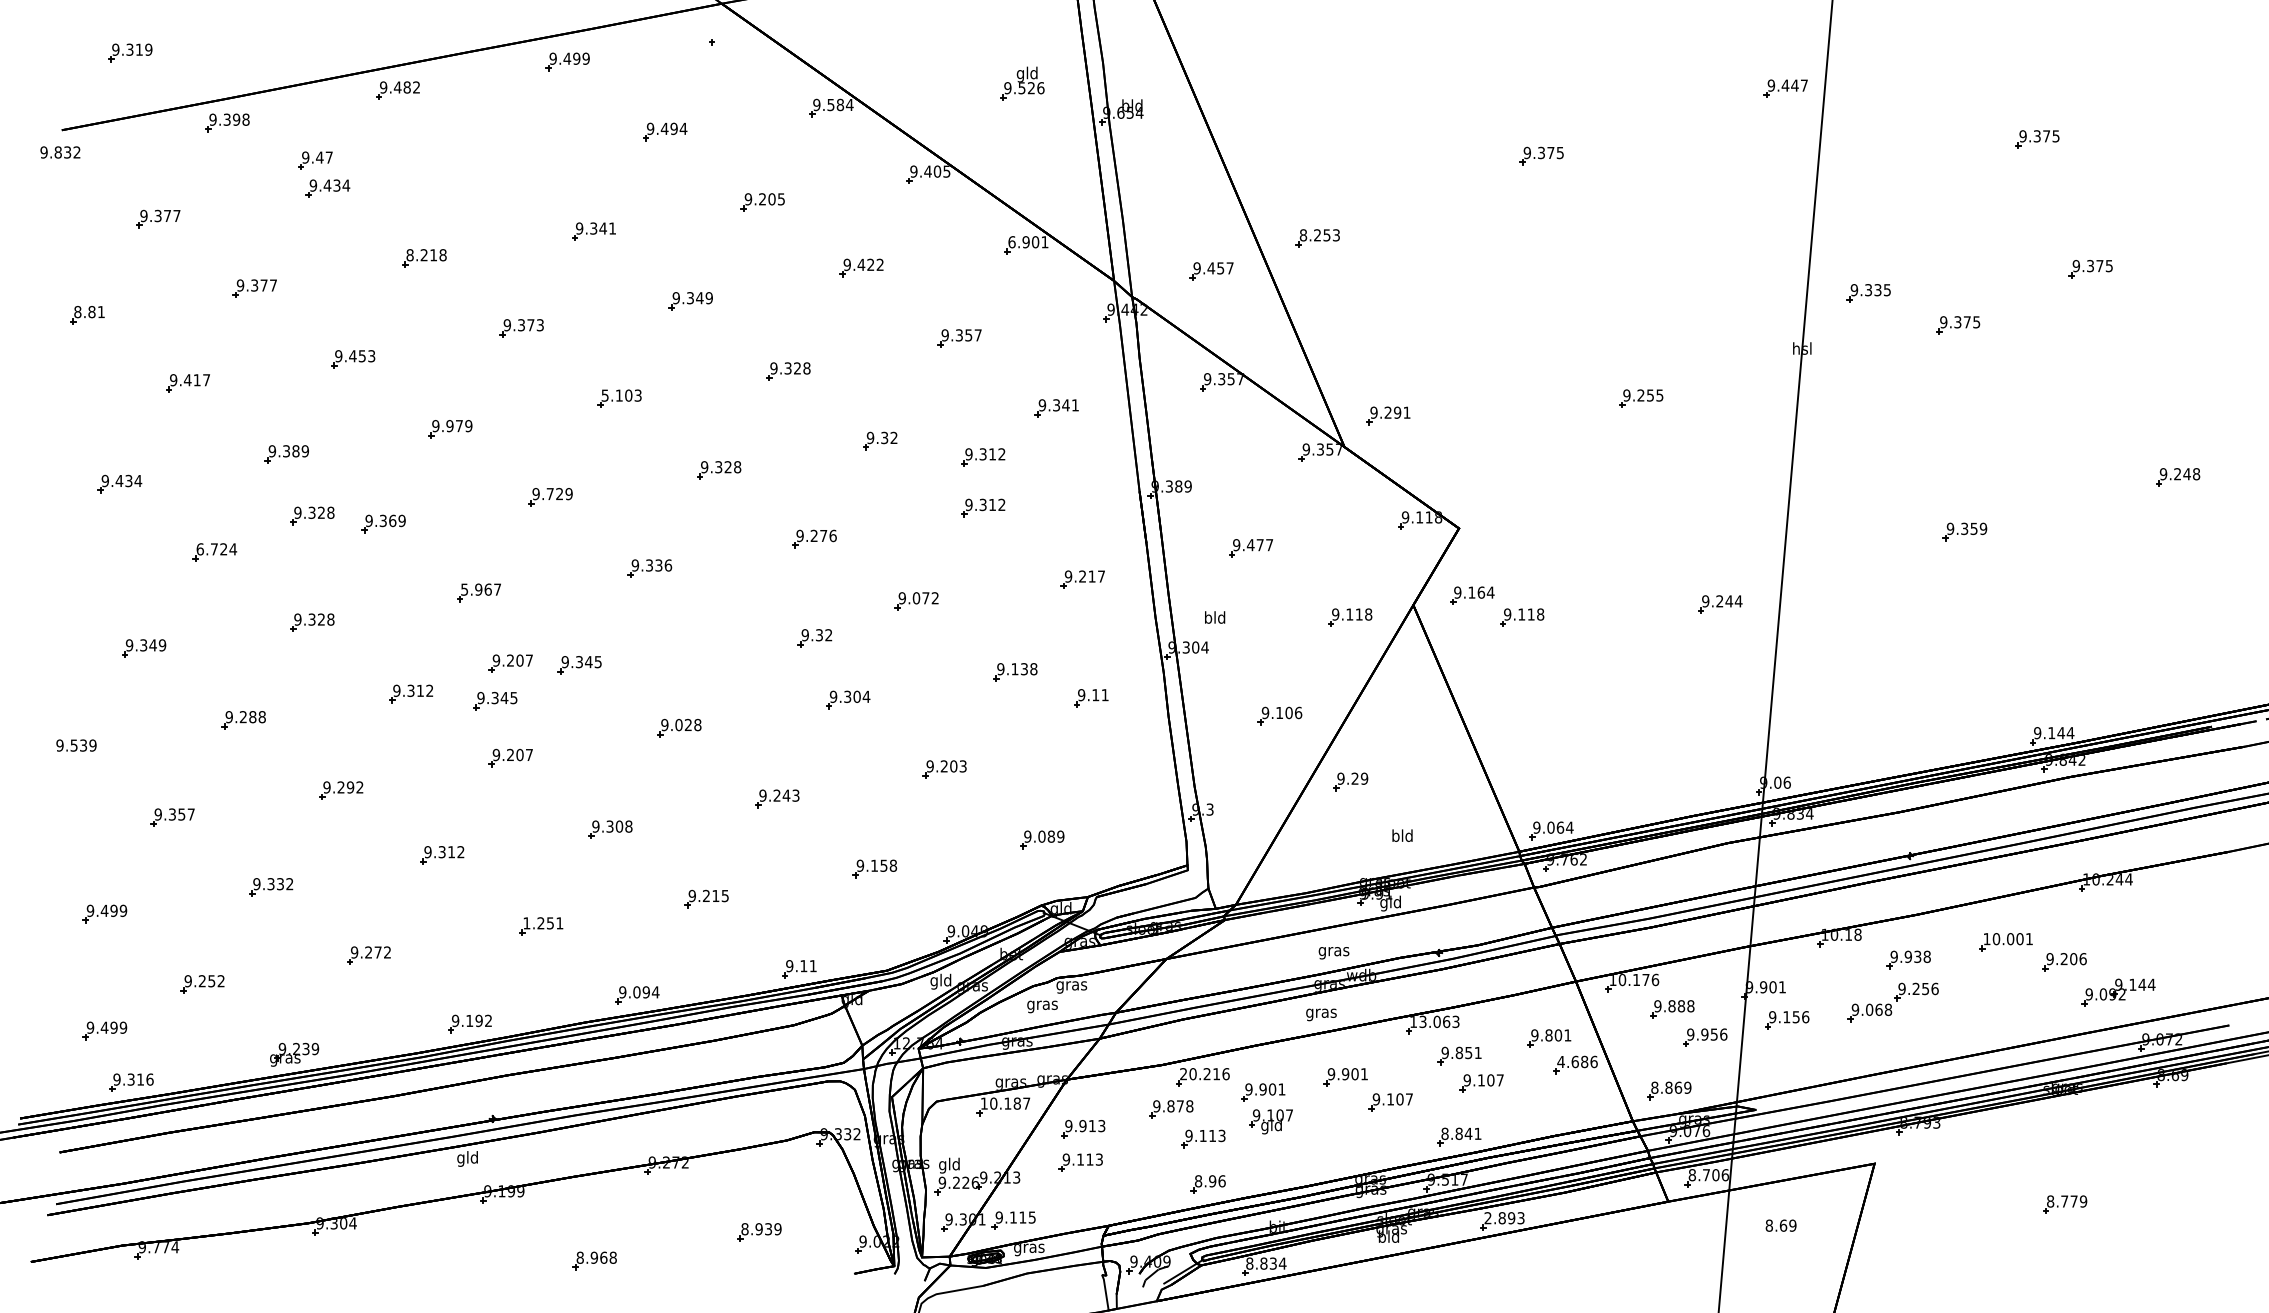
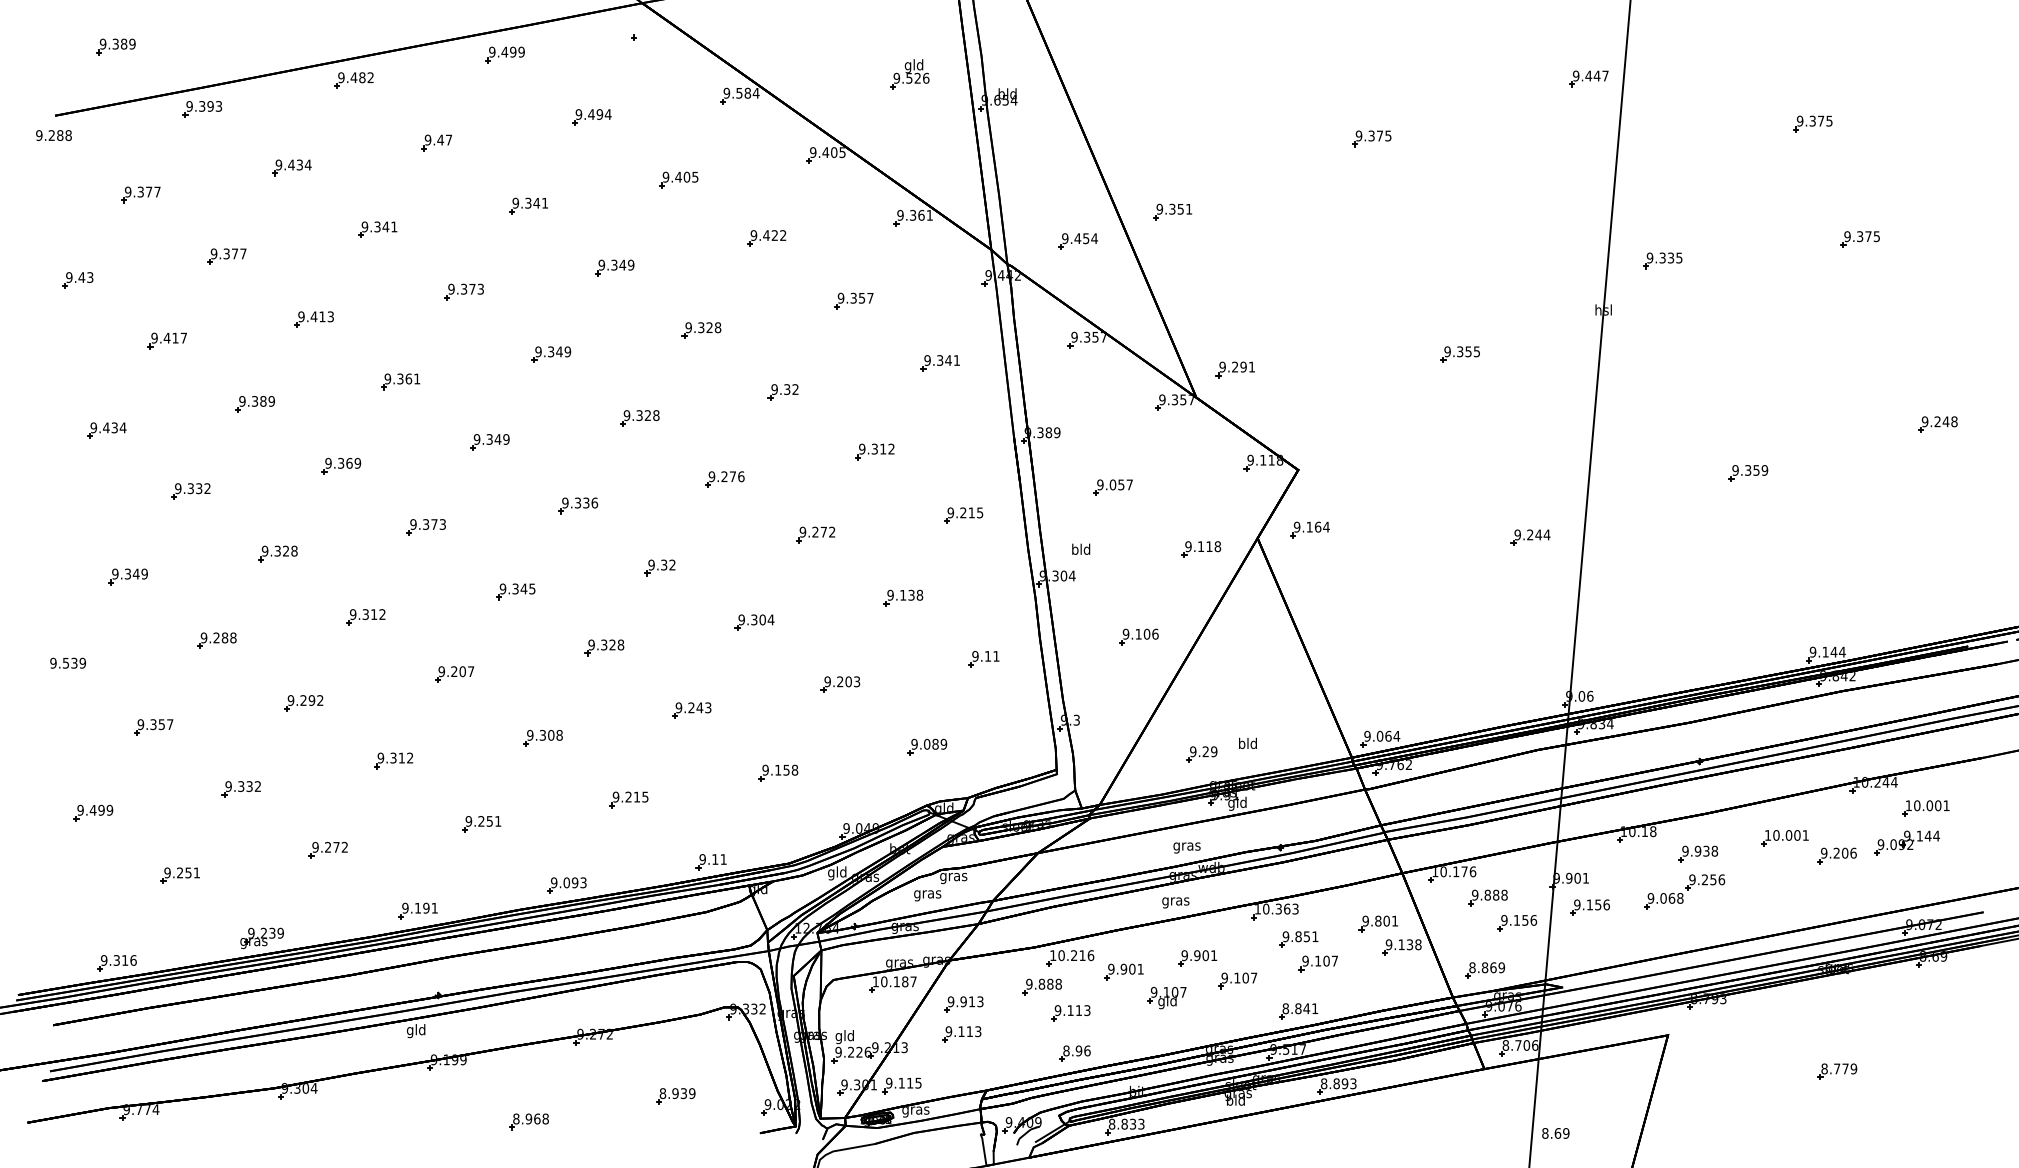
text: (138, 49) -> (123, 43), 9.319 -> 9.389
text: (245, 119) -> (218, 106), 9.398 -> 9.393
text: (66, 152) -> (59, 135), 9.832 -> 9.288
part: (315, 160) -> (436, 142), moved
text: (762, 198) -> (678, 176), 9.205 -> 9.405
text: (1319, 234) -> (1174, 208), 8.253 -> 9.351
text: (1023, 242) -> (910, 215), 6.901 -> 9.361
text: (426, 254) -> (379, 226), 8.218 -> 9.341
text: (1230, 268) -> (1094, 238), 9.457 -> 9.454
text: (89, 312) -> (79, 277), 8.81 -> 9.43
part: (1957, 325) -> (1741, 289), removed
text: (362, 355) -> (322, 316), 9.453 -> 9.413
text: (622, 395) -> (553, 351), 5.103 -> 9.349
text: (1641, 395) -> (1460, 351), 9.255 -> 9.355
text: (459, 425) -> (408, 378), 9.979 -> 9.361
part: (982, 457) -> (874, 406), removed
text: (554, 494) -> (493, 439), 9.729 -> 9.349
part: (311, 515) -> (277, 458), removed
text: (1254, 544) -> (1116, 484), 9.477 -> 9.057
text: (216, 549) -> (192, 488), 6.724 -> 9.332
text: (1101, 576) -> (980, 512), 9.217 -> 9.215
text: (480, 589) -> (427, 524), 5.967 -> 9.373
text: (916, 597) -> (815, 531), 9.072 -> 9.272
part: (1522, 617) -> (1354, 549), removed
part: (814, 637) -> (659, 567), moved
part: (510, 663) -> (454, 590), removed
part: (1090, 698) -> (983, 659), moved
part: (495, 700) -> (440, 623), removed
text: (679, 724) -> (604, 644), 9.028 -> 9.328
part: (1350, 781) -> (1201, 754), moved
part: (2163, 908) -> (1925, 808), added
text: (526, 923) -> (468, 821), 1.251 -> 9.251
text: (220, 980) -> (196, 872), 9.252 -> 9.251
text: (655, 991) -> (583, 882), 9.094 -> 9.093
part: (2119, 991) -> (1907, 842), moved
text: (488, 1020) -> (434, 907), 9.192 -> 9.191
text: (1430, 1021) -> (1272, 908), 13.063 -> 10.363
part: (105, 1030) -> (93, 916), removed
text: (1704, 1034) -> (1516, 920), 9.956 -> 9.156
text: (1577, 1061) -> (1403, 944), 4.686 -> 9.138
text: (1183, 1074) -> (1053, 955), 20.216 -> 10.216
text: (1180, 1105) -> (1050, 983), 9.878 -> 9.888
part: (1270, 1122) -> (1166, 998), moved
text: (1487, 1217) -> (1323, 1083), 2.893 -> 8.893
text: (1780, 1225) -> (1555, 1133), moved
text: (1282, 1262) -> (1141, 1123), 8.834 -> 8.833

